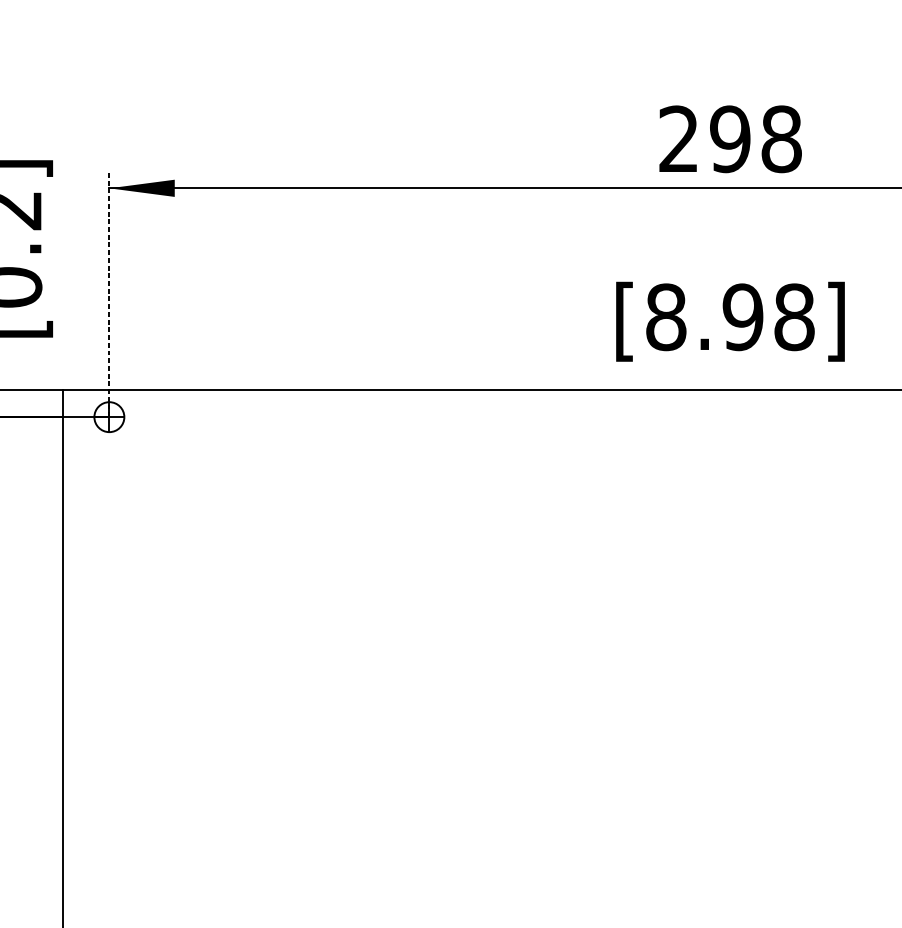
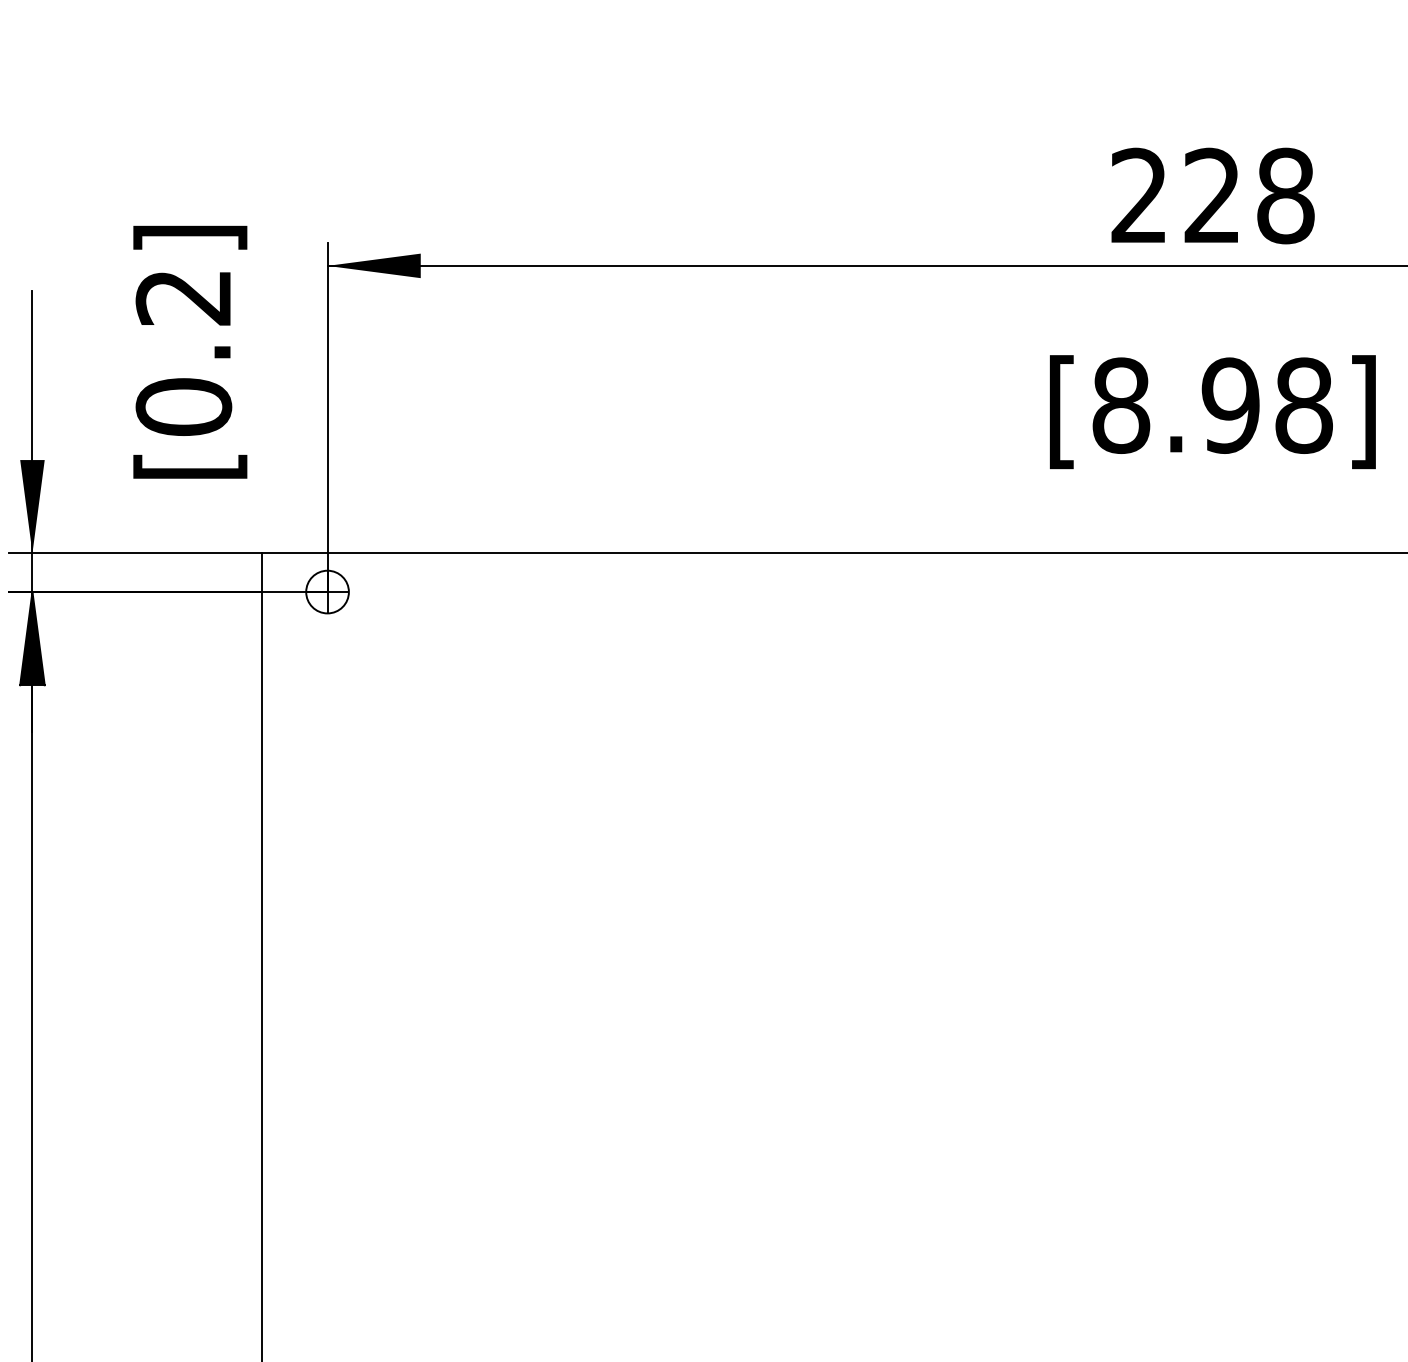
text: (730, 138) -> (1212, 195), 298 -> 228
line: (109, 294) -> (327, 417), dashed -> solid
text: (730, 322) -> (1212, 412), moved

